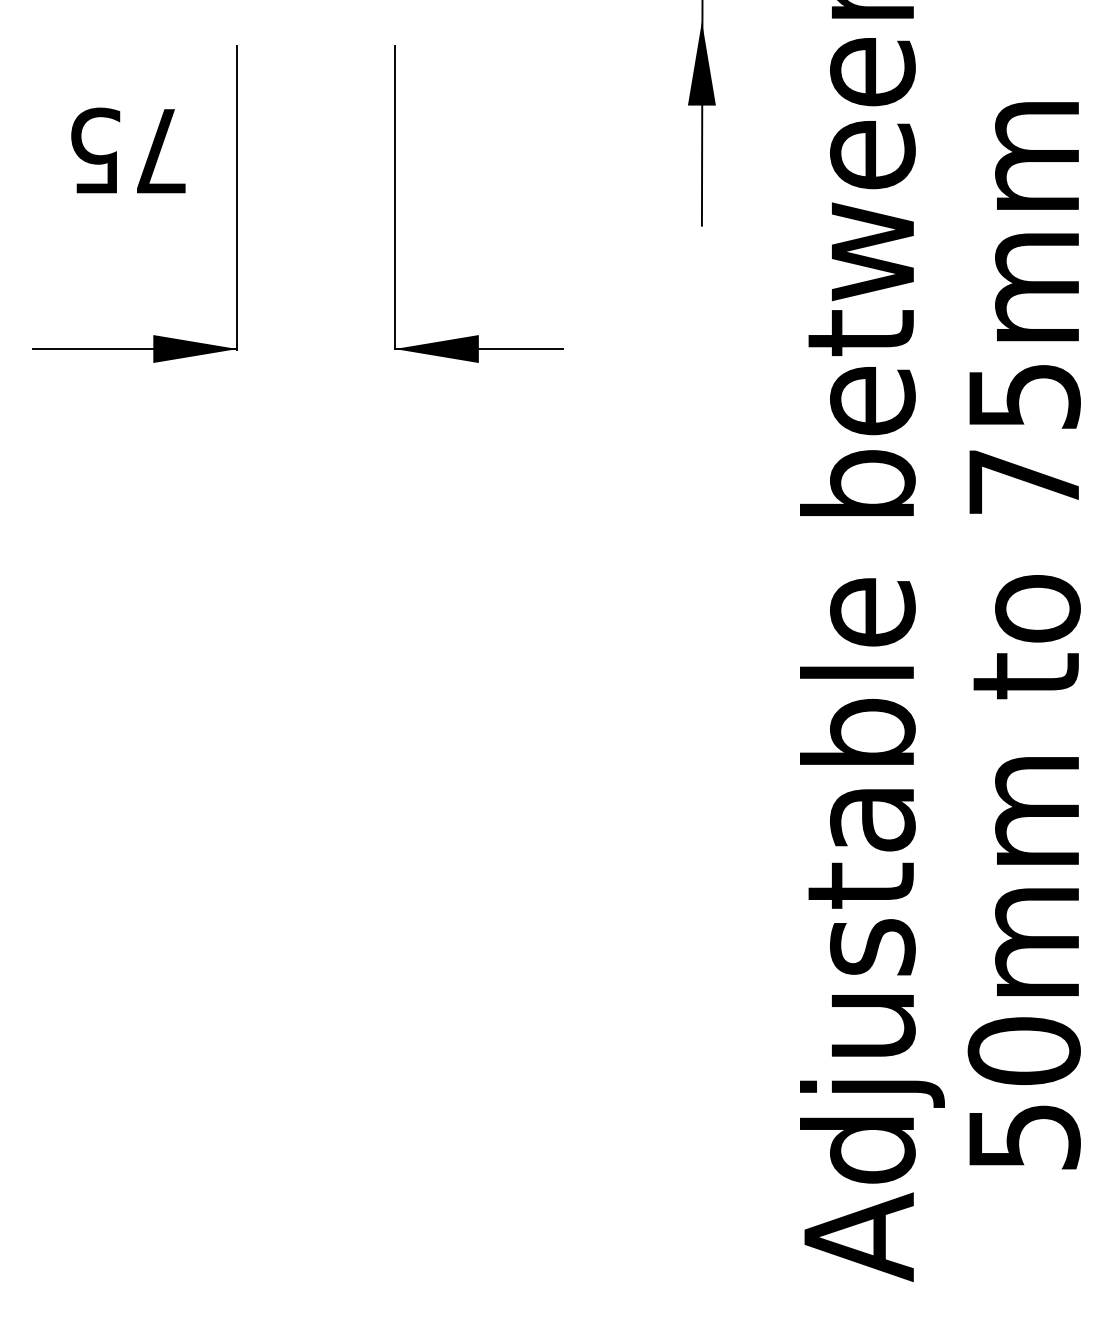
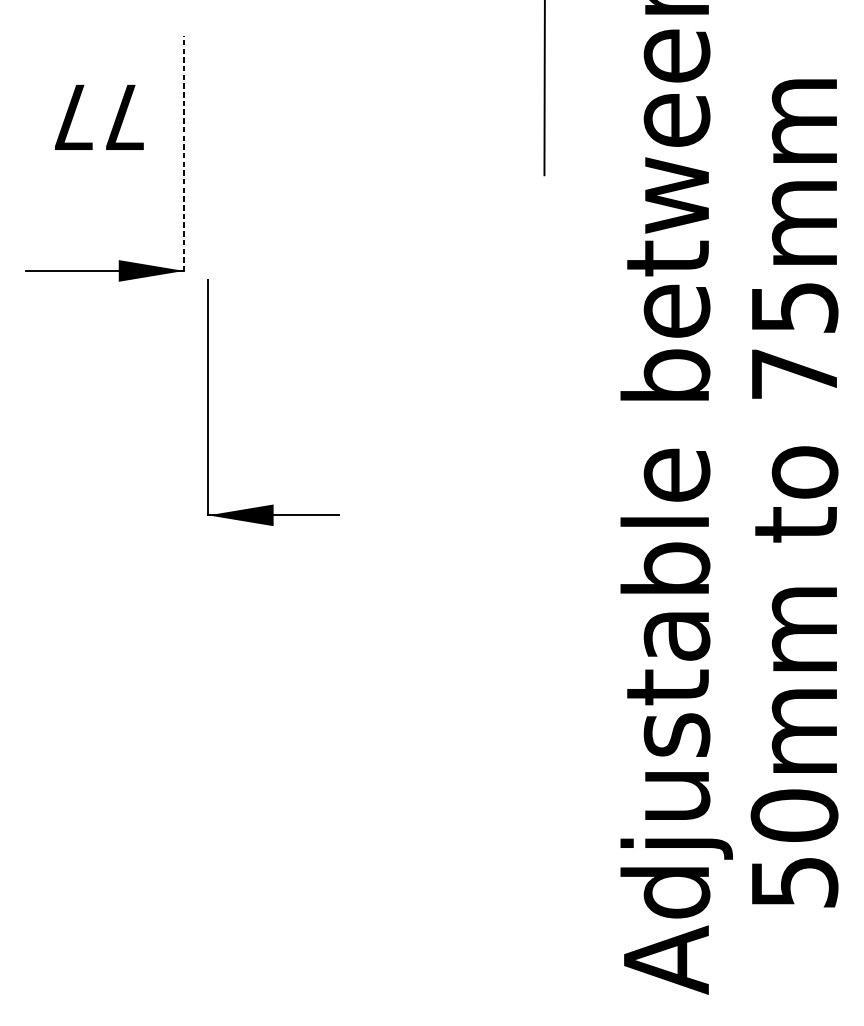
fill: (701, 63) -> (544, 49), removed
text: (95, 150) -> (73, 116), 75 -> 77
line: (237, 197) -> (184, 153), solid -> dashed
part: (395, 203) -> (208, 402), moved

